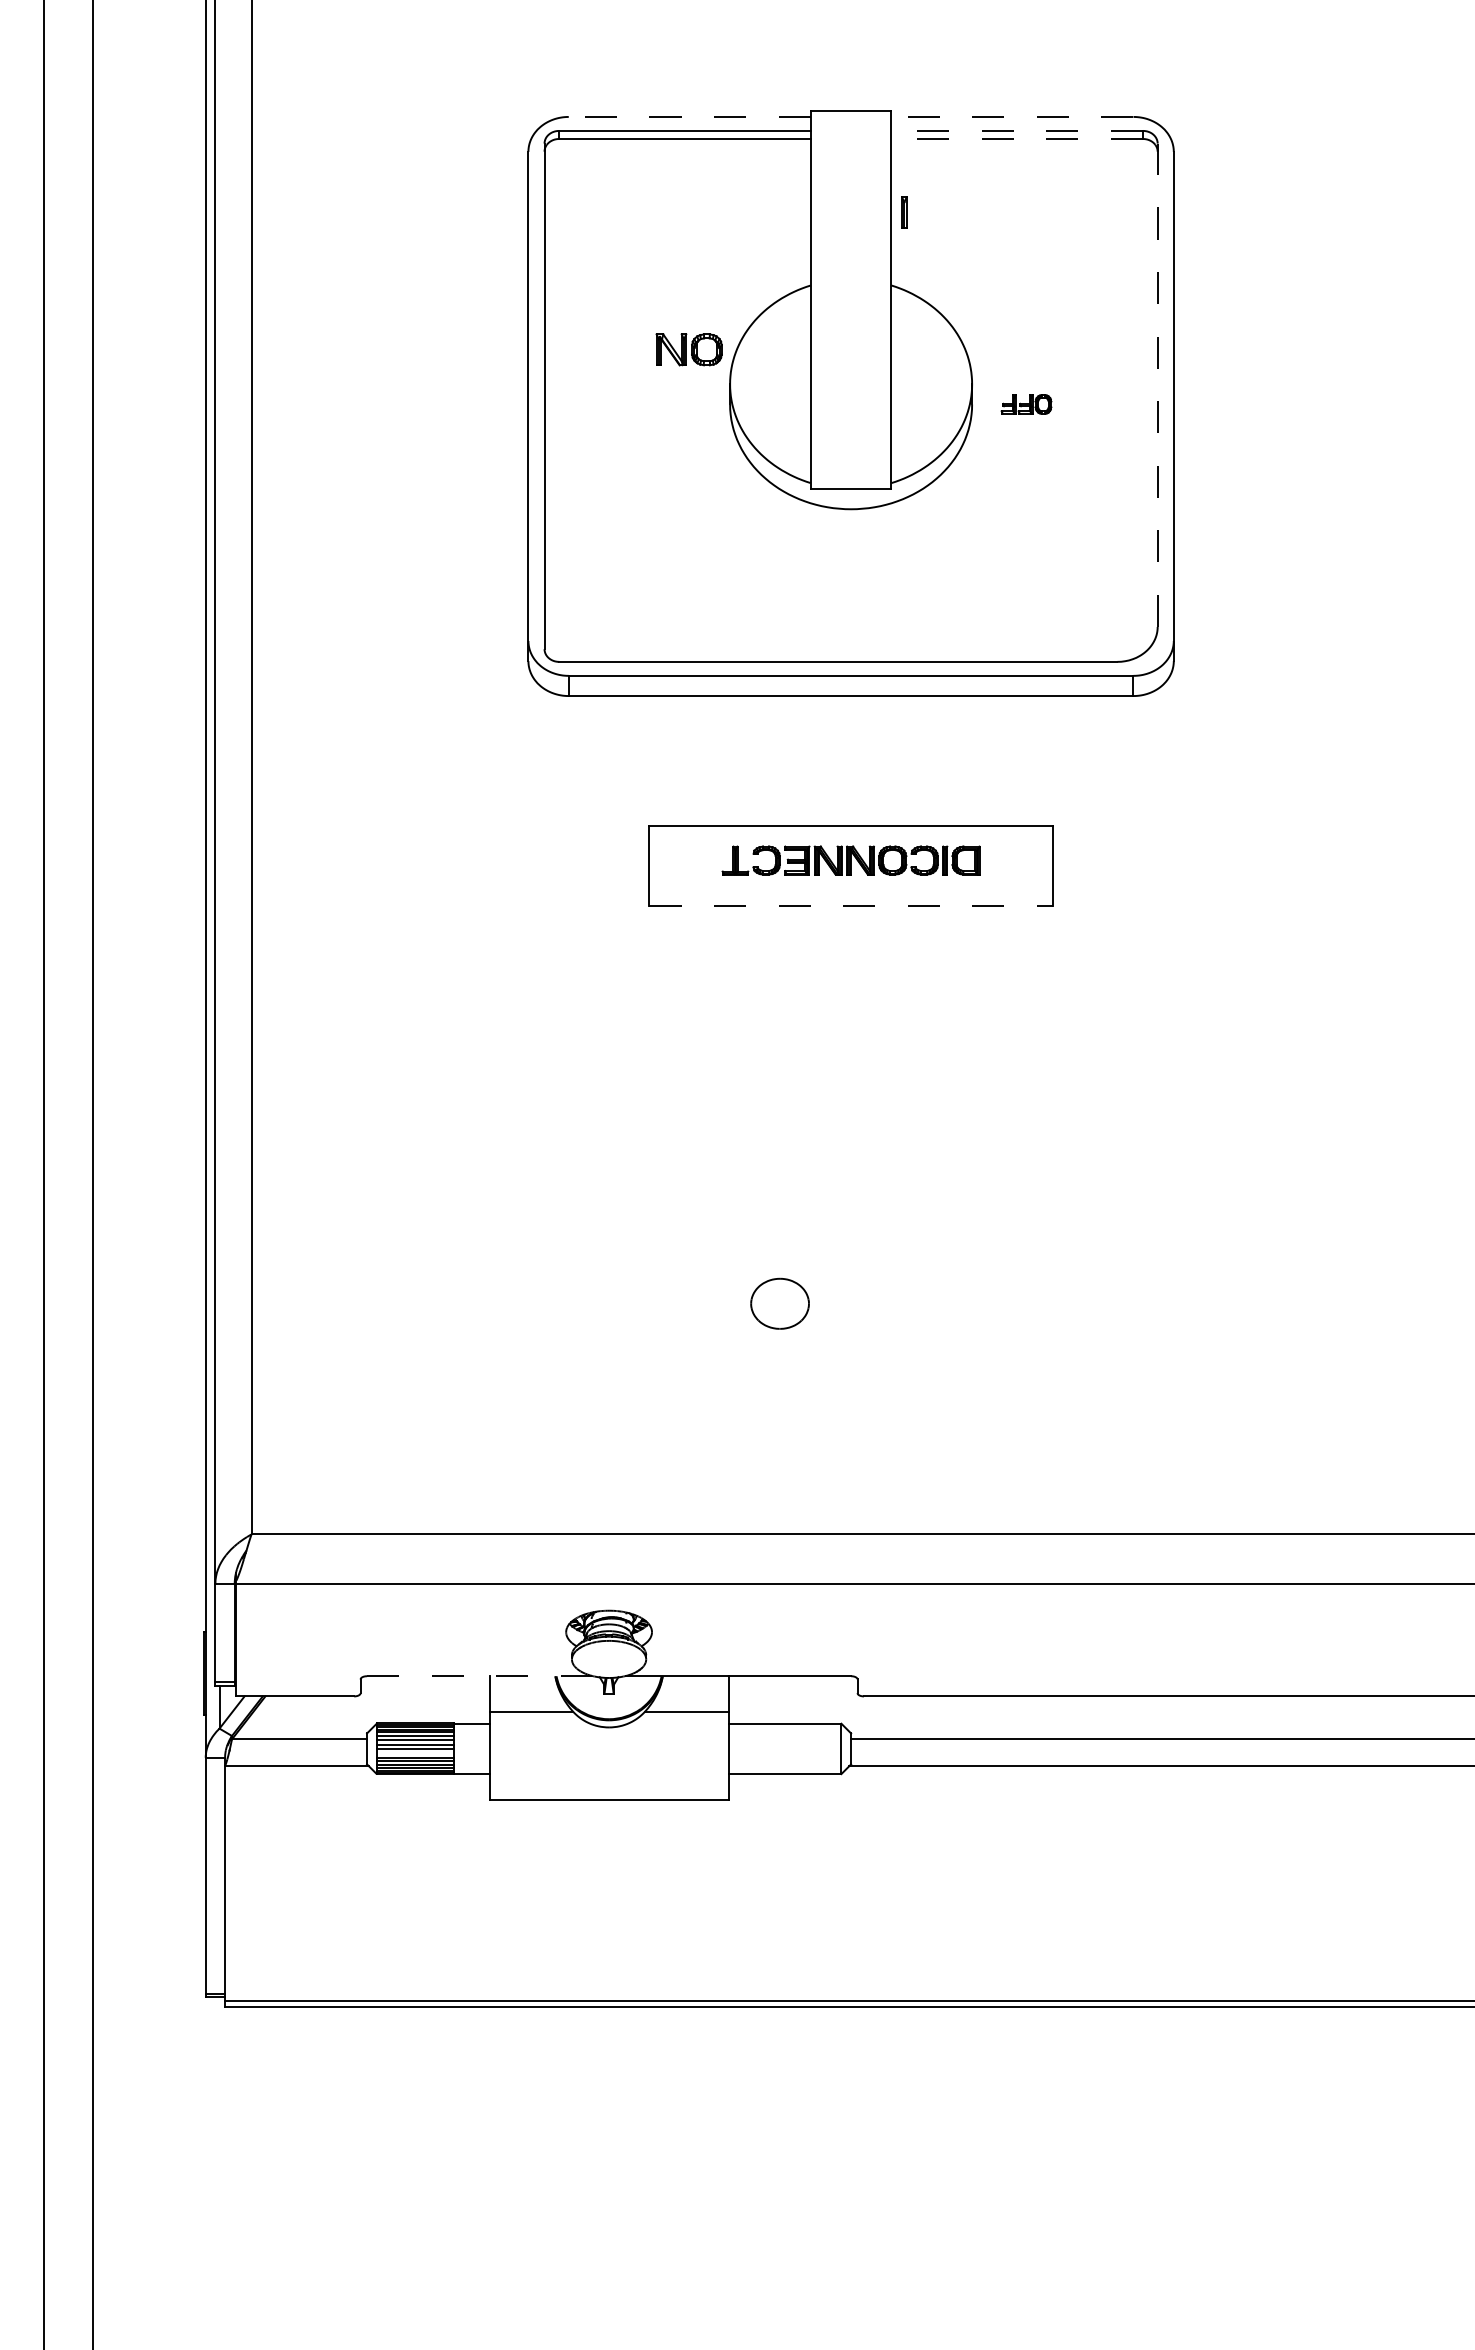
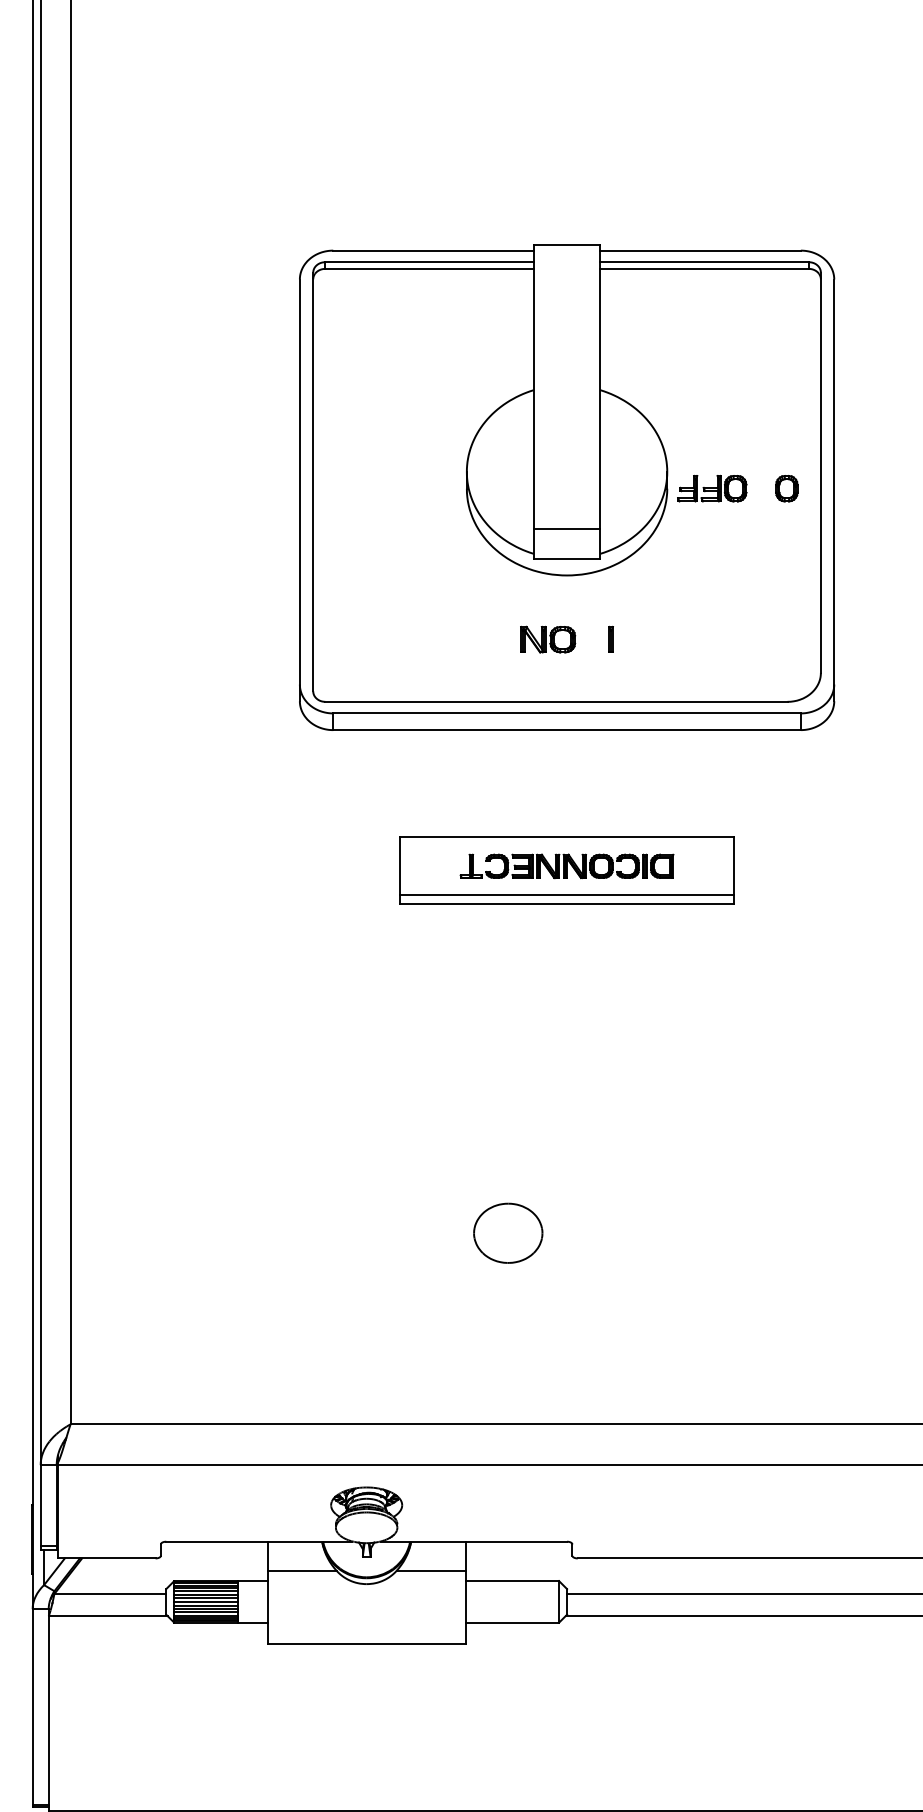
line: (689, 116) -> (433, 250), dashed -> solid
line: (1011, 116) -> (699, 250), dashed -> solid
line: (1017, 130) -> (704, 261), dashed -> solid
line: (1017, 139) -> (704, 269), dashed -> solid
part: (904, 212) -> (611, 639), moved
part: (688, 349) -> (547, 639), moved
line: (1157, 385) -> (820, 472), dashed -> solid
part: (1026, 404) -> (712, 488), size x1.67
part: (1116, 404) -> (786, 488), added
line: (850, 453) -> (566, 529), added
line: (850, 895) -> (566, 895), added
line: (851, 905) -> (567, 903), dashed -> solid
part: (779, 1303) -> (507, 1233), size x1.43
line: (479, 1676) -> (259, 1541), dashed -> solid
line: (415, 1753) -> (206, 1605), added

